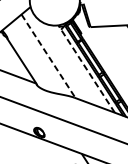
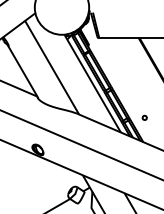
line: (48, 57) -> (52, 68), dashed -> solid
line: (86, 68) -> (92, 83), dashed -> solid

